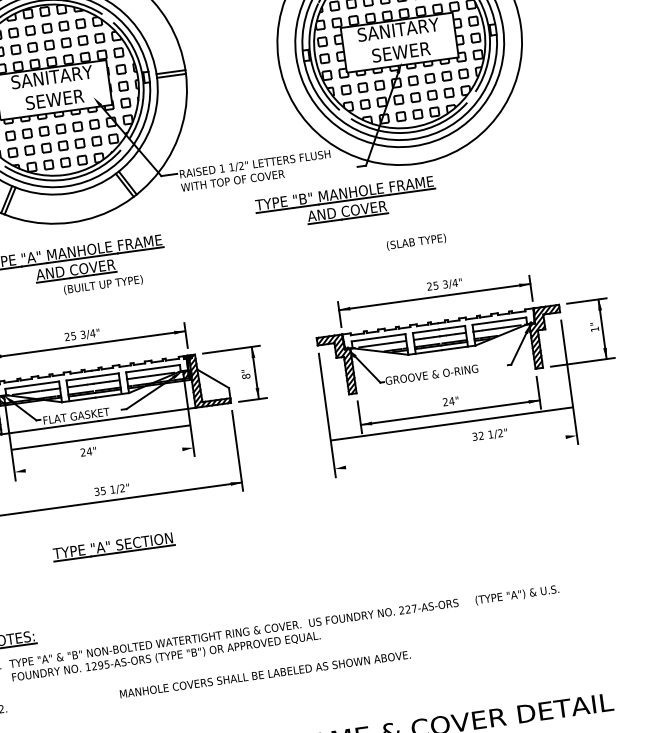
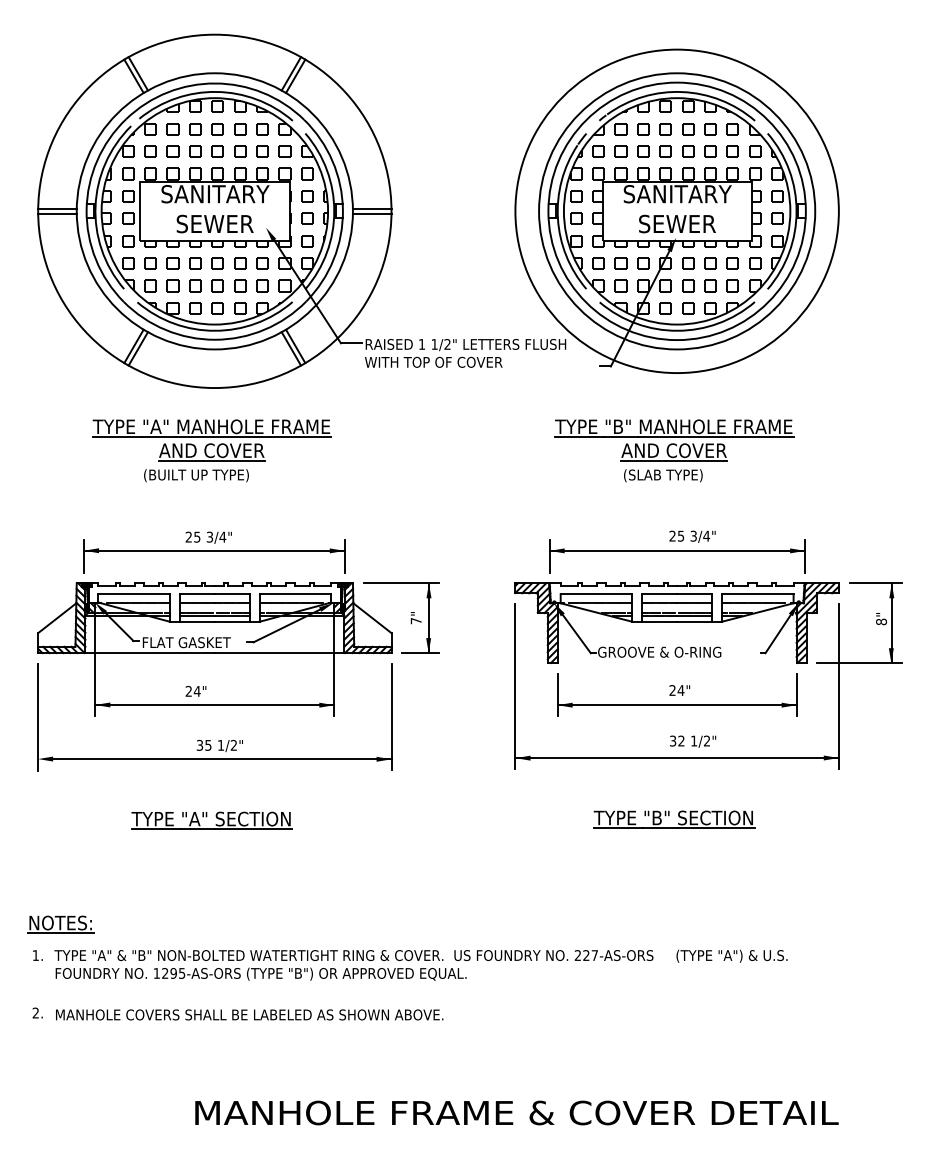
part: (346, 203) -> (674, 440), moved
text: (103, 284) -> (196, 475), moved
text: (594, 329) -> (881, 621), 1" -> 8"
text: (245, 376) -> (415, 620), 8" -> 7"
line: (452, 424) -> (677, 758), moved
text: (490, 434) -> (693, 741), moved
line: (100, 437) -> (214, 705), moved
part: (460, 498) -> (674, 819), added
text: (265, 674) -> (249, 1014), moved

